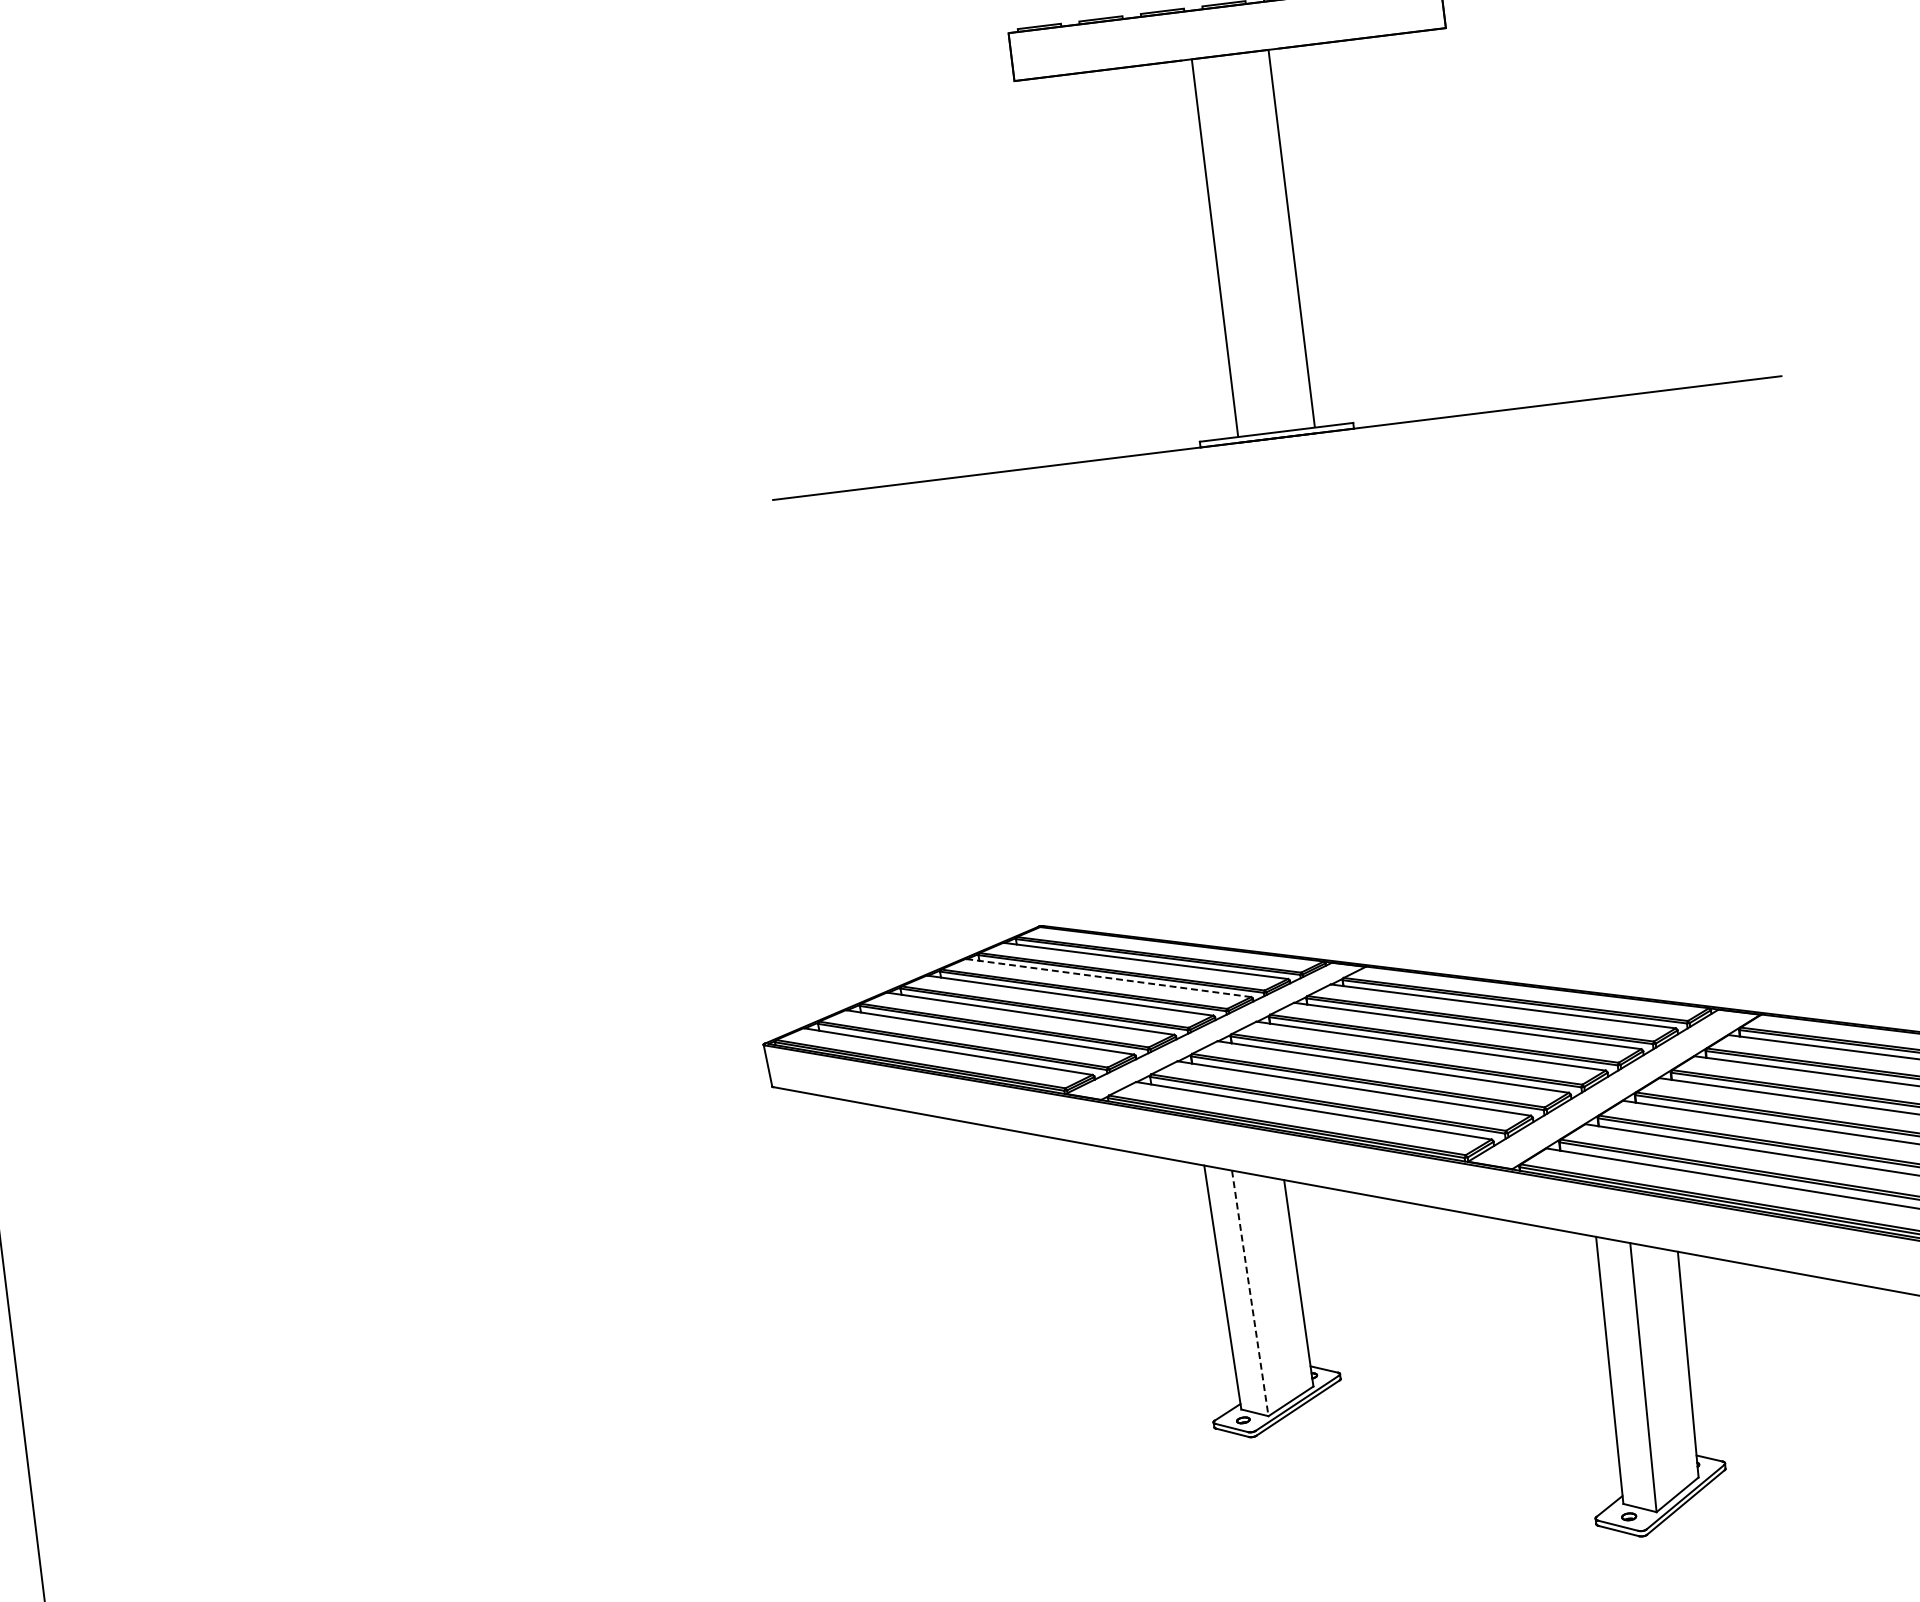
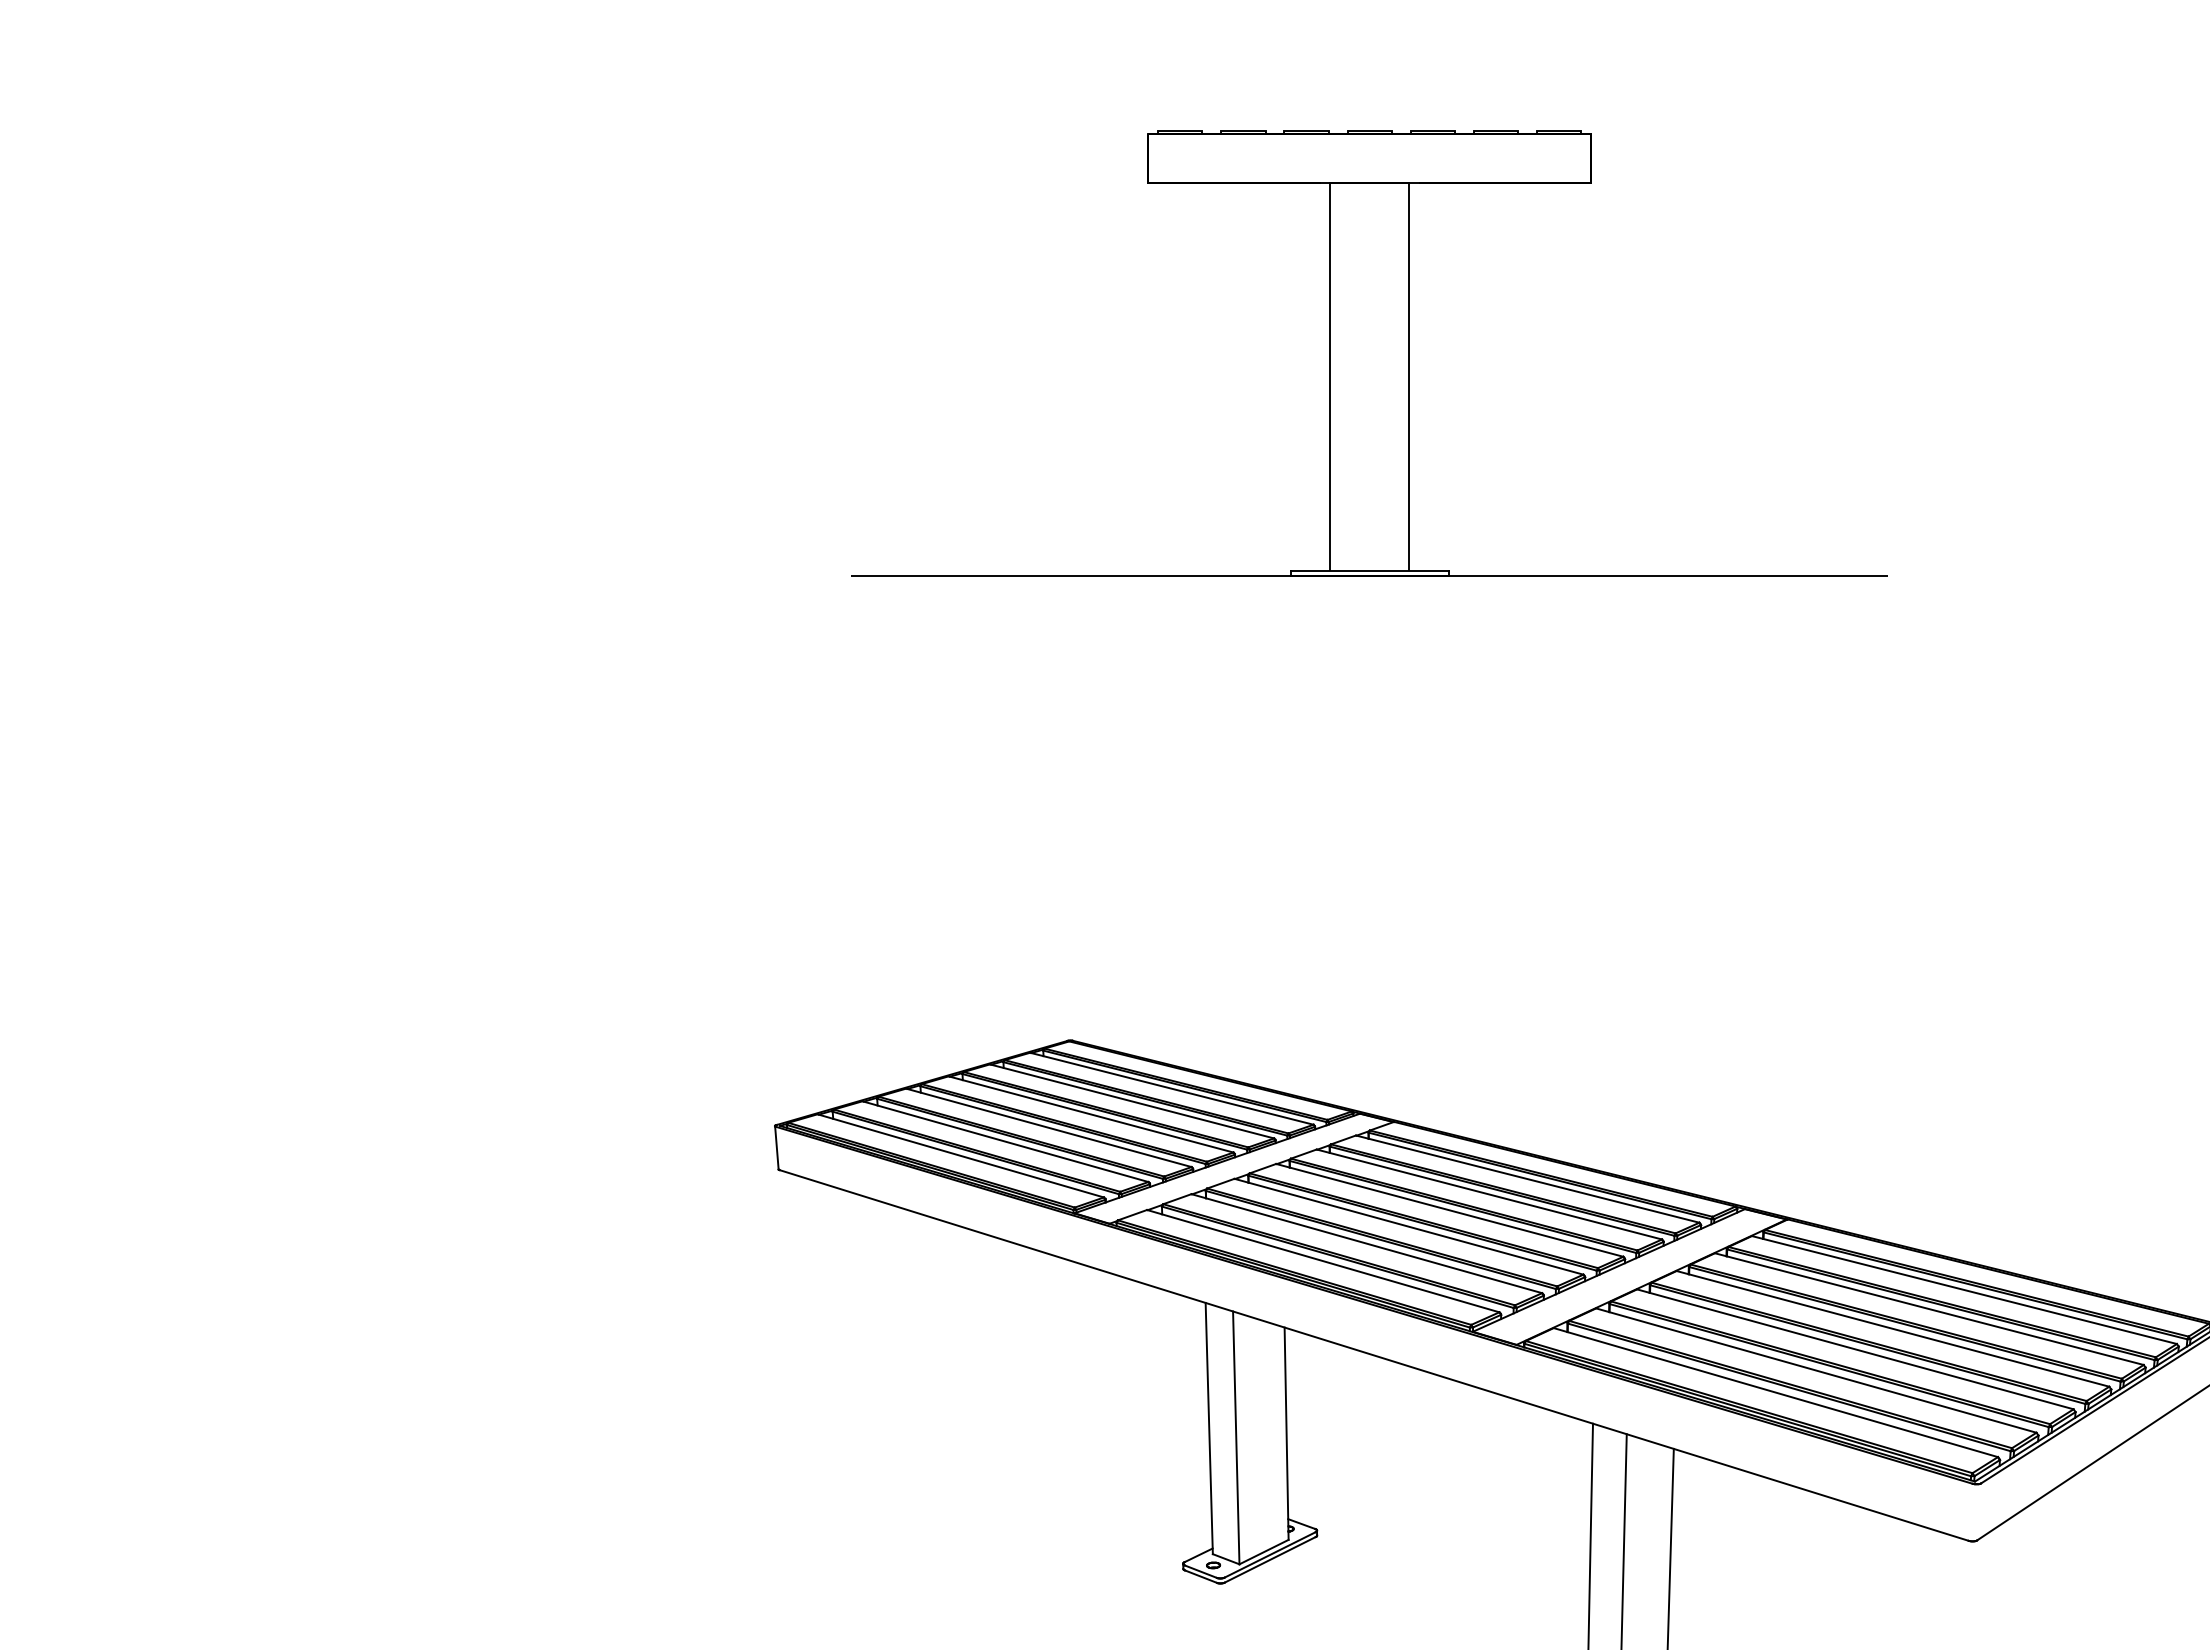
line: (1108, 978) -> (1132, 1101), dashed -> solid
line: (1250, 1293) -> (1236, 1438), dashed -> solid

